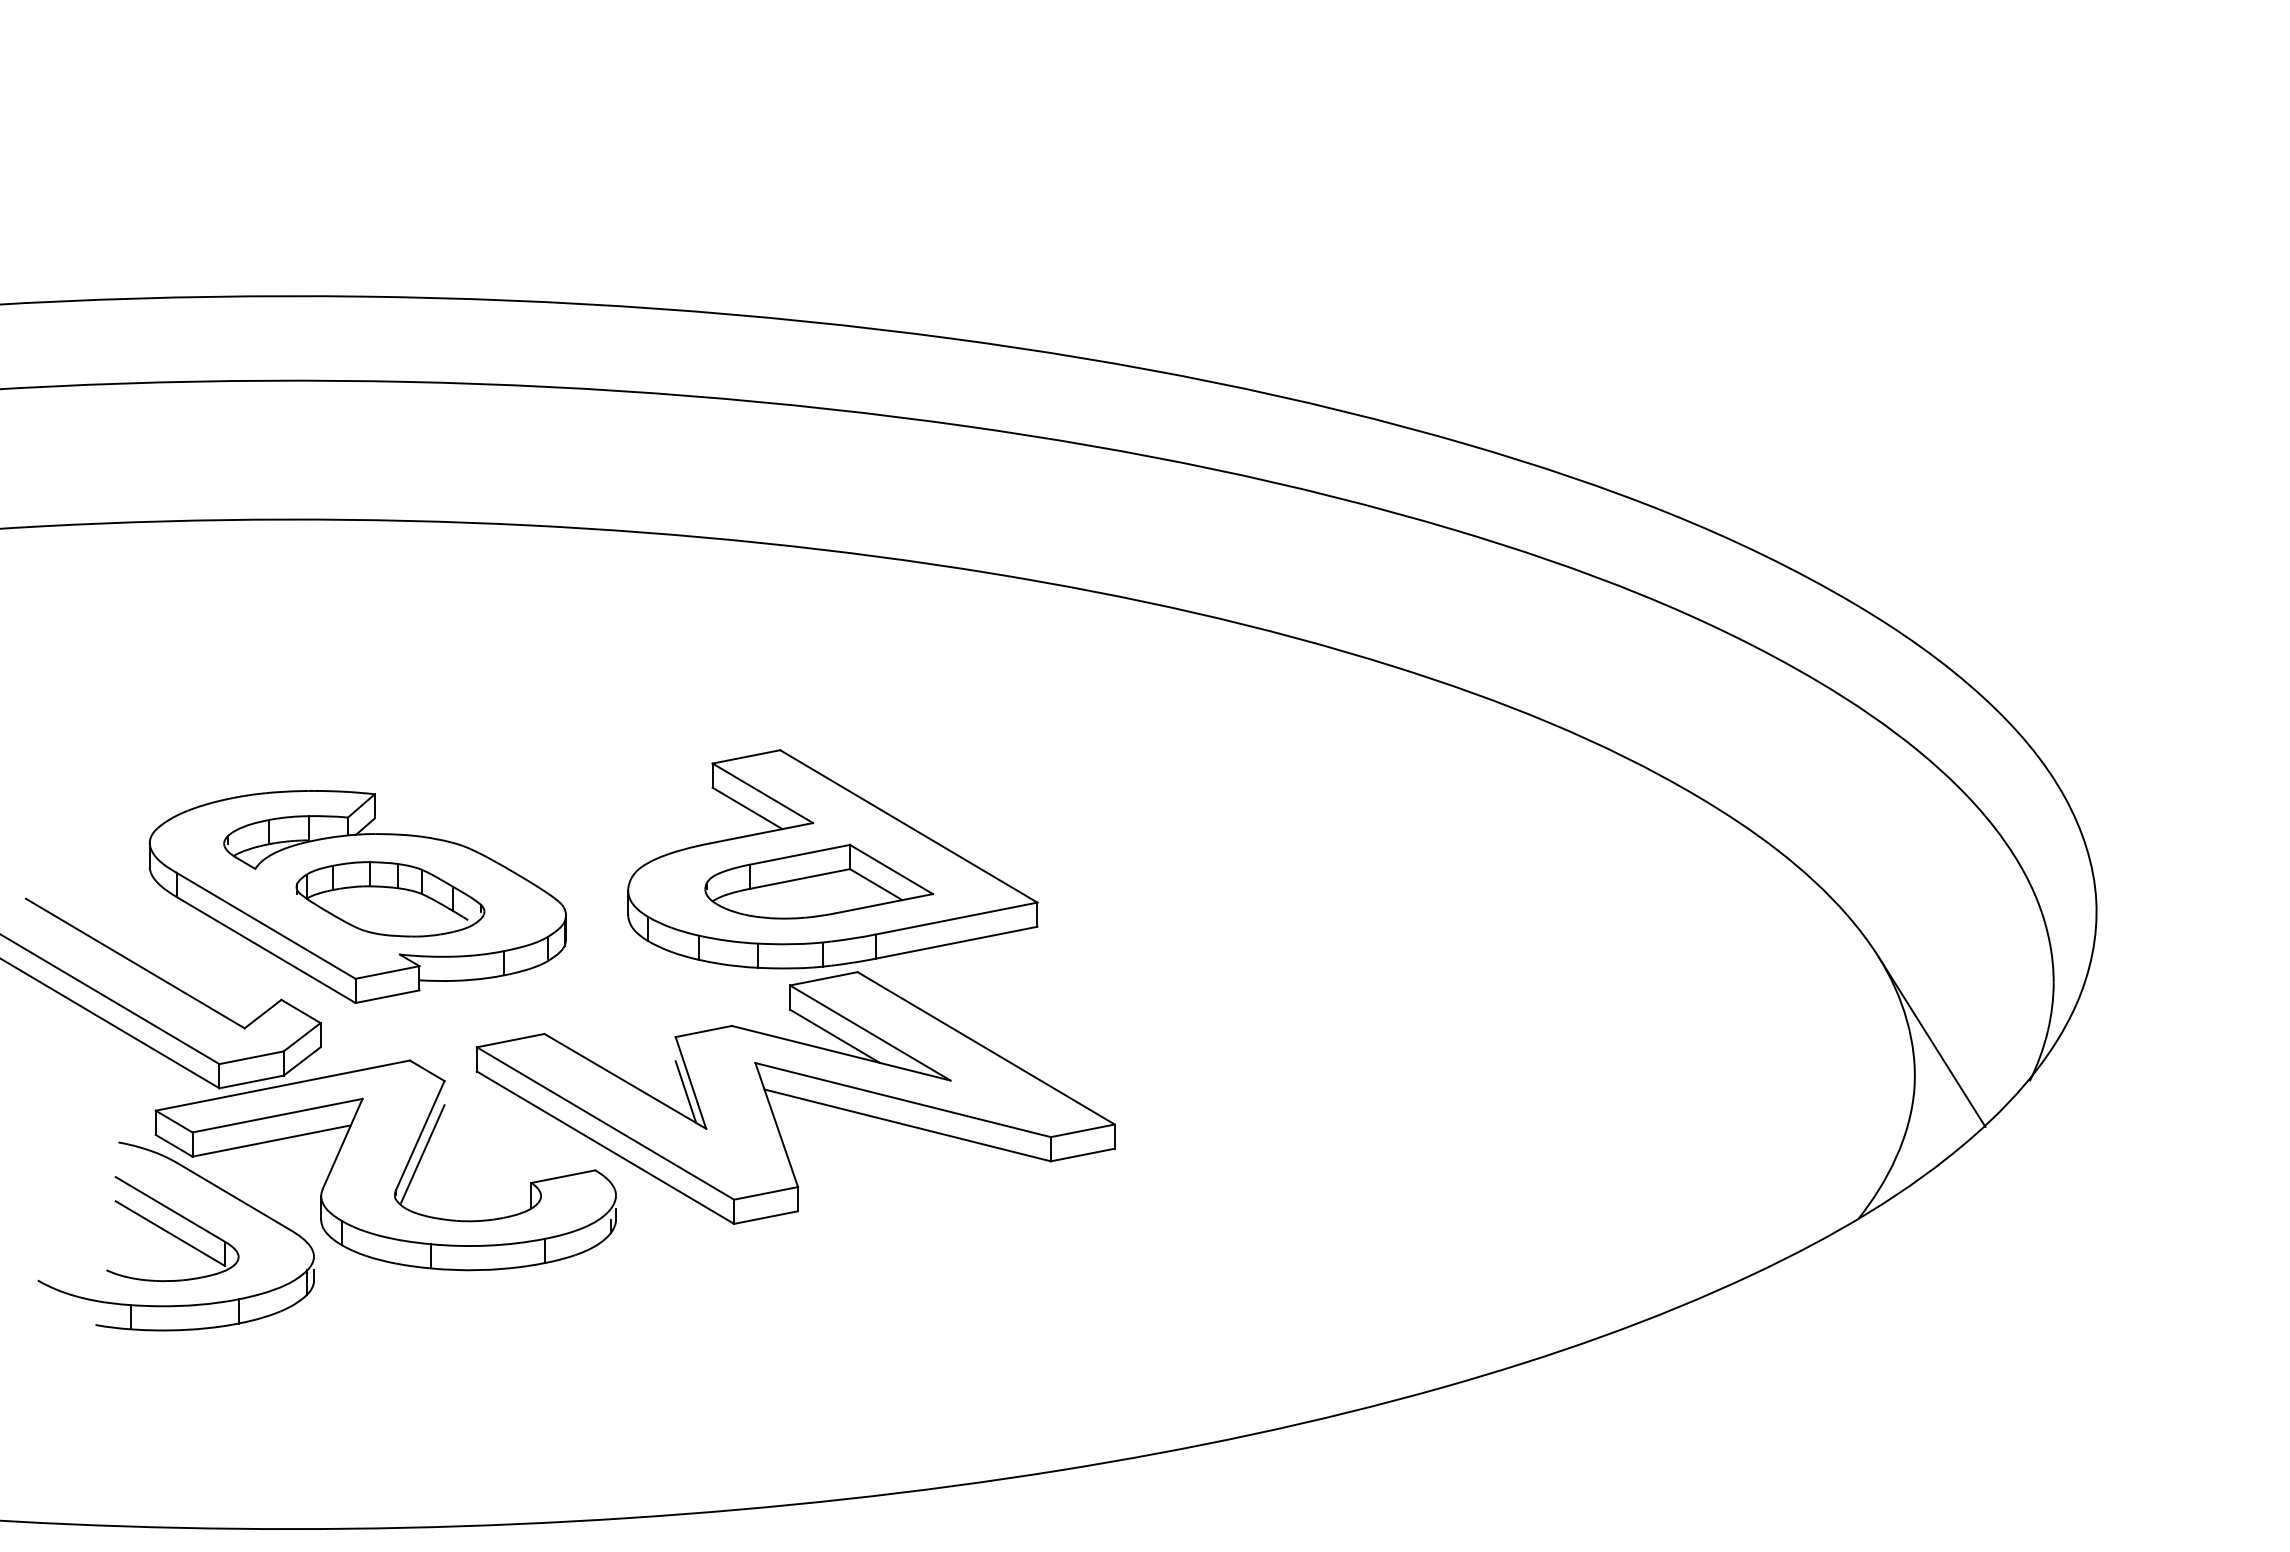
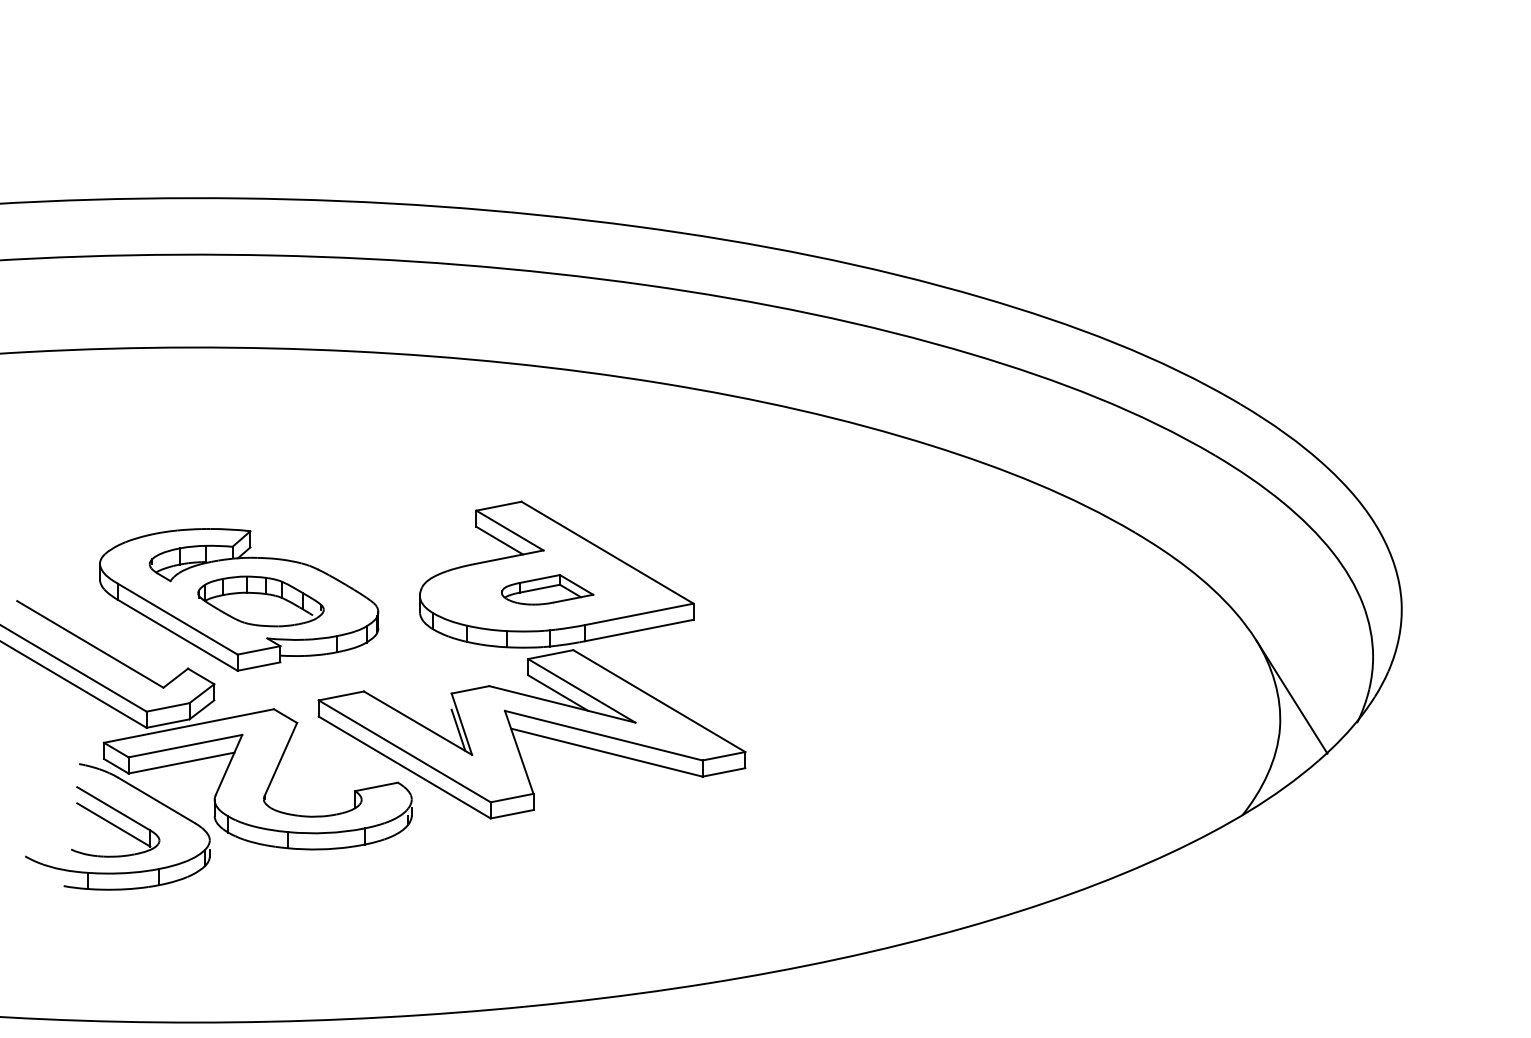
part: (818, 881) -> (547, 589), size x0.6
line: (422, 1153) -> (282, 771), removed

